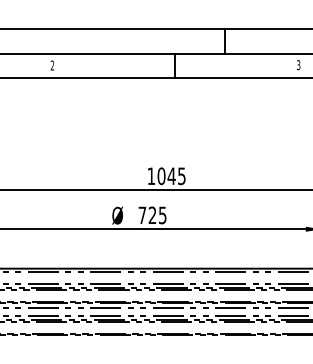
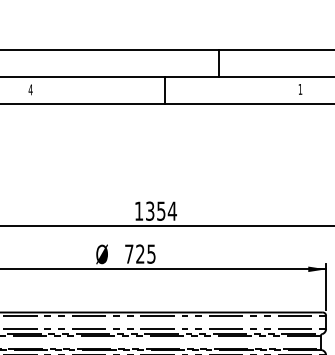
text: (52, 65) -> (30, 89), 2 -> 4
text: (298, 65) -> (300, 89), 3 -> 1
text: (171, 176) -> (161, 211), 1045 -> 1354

